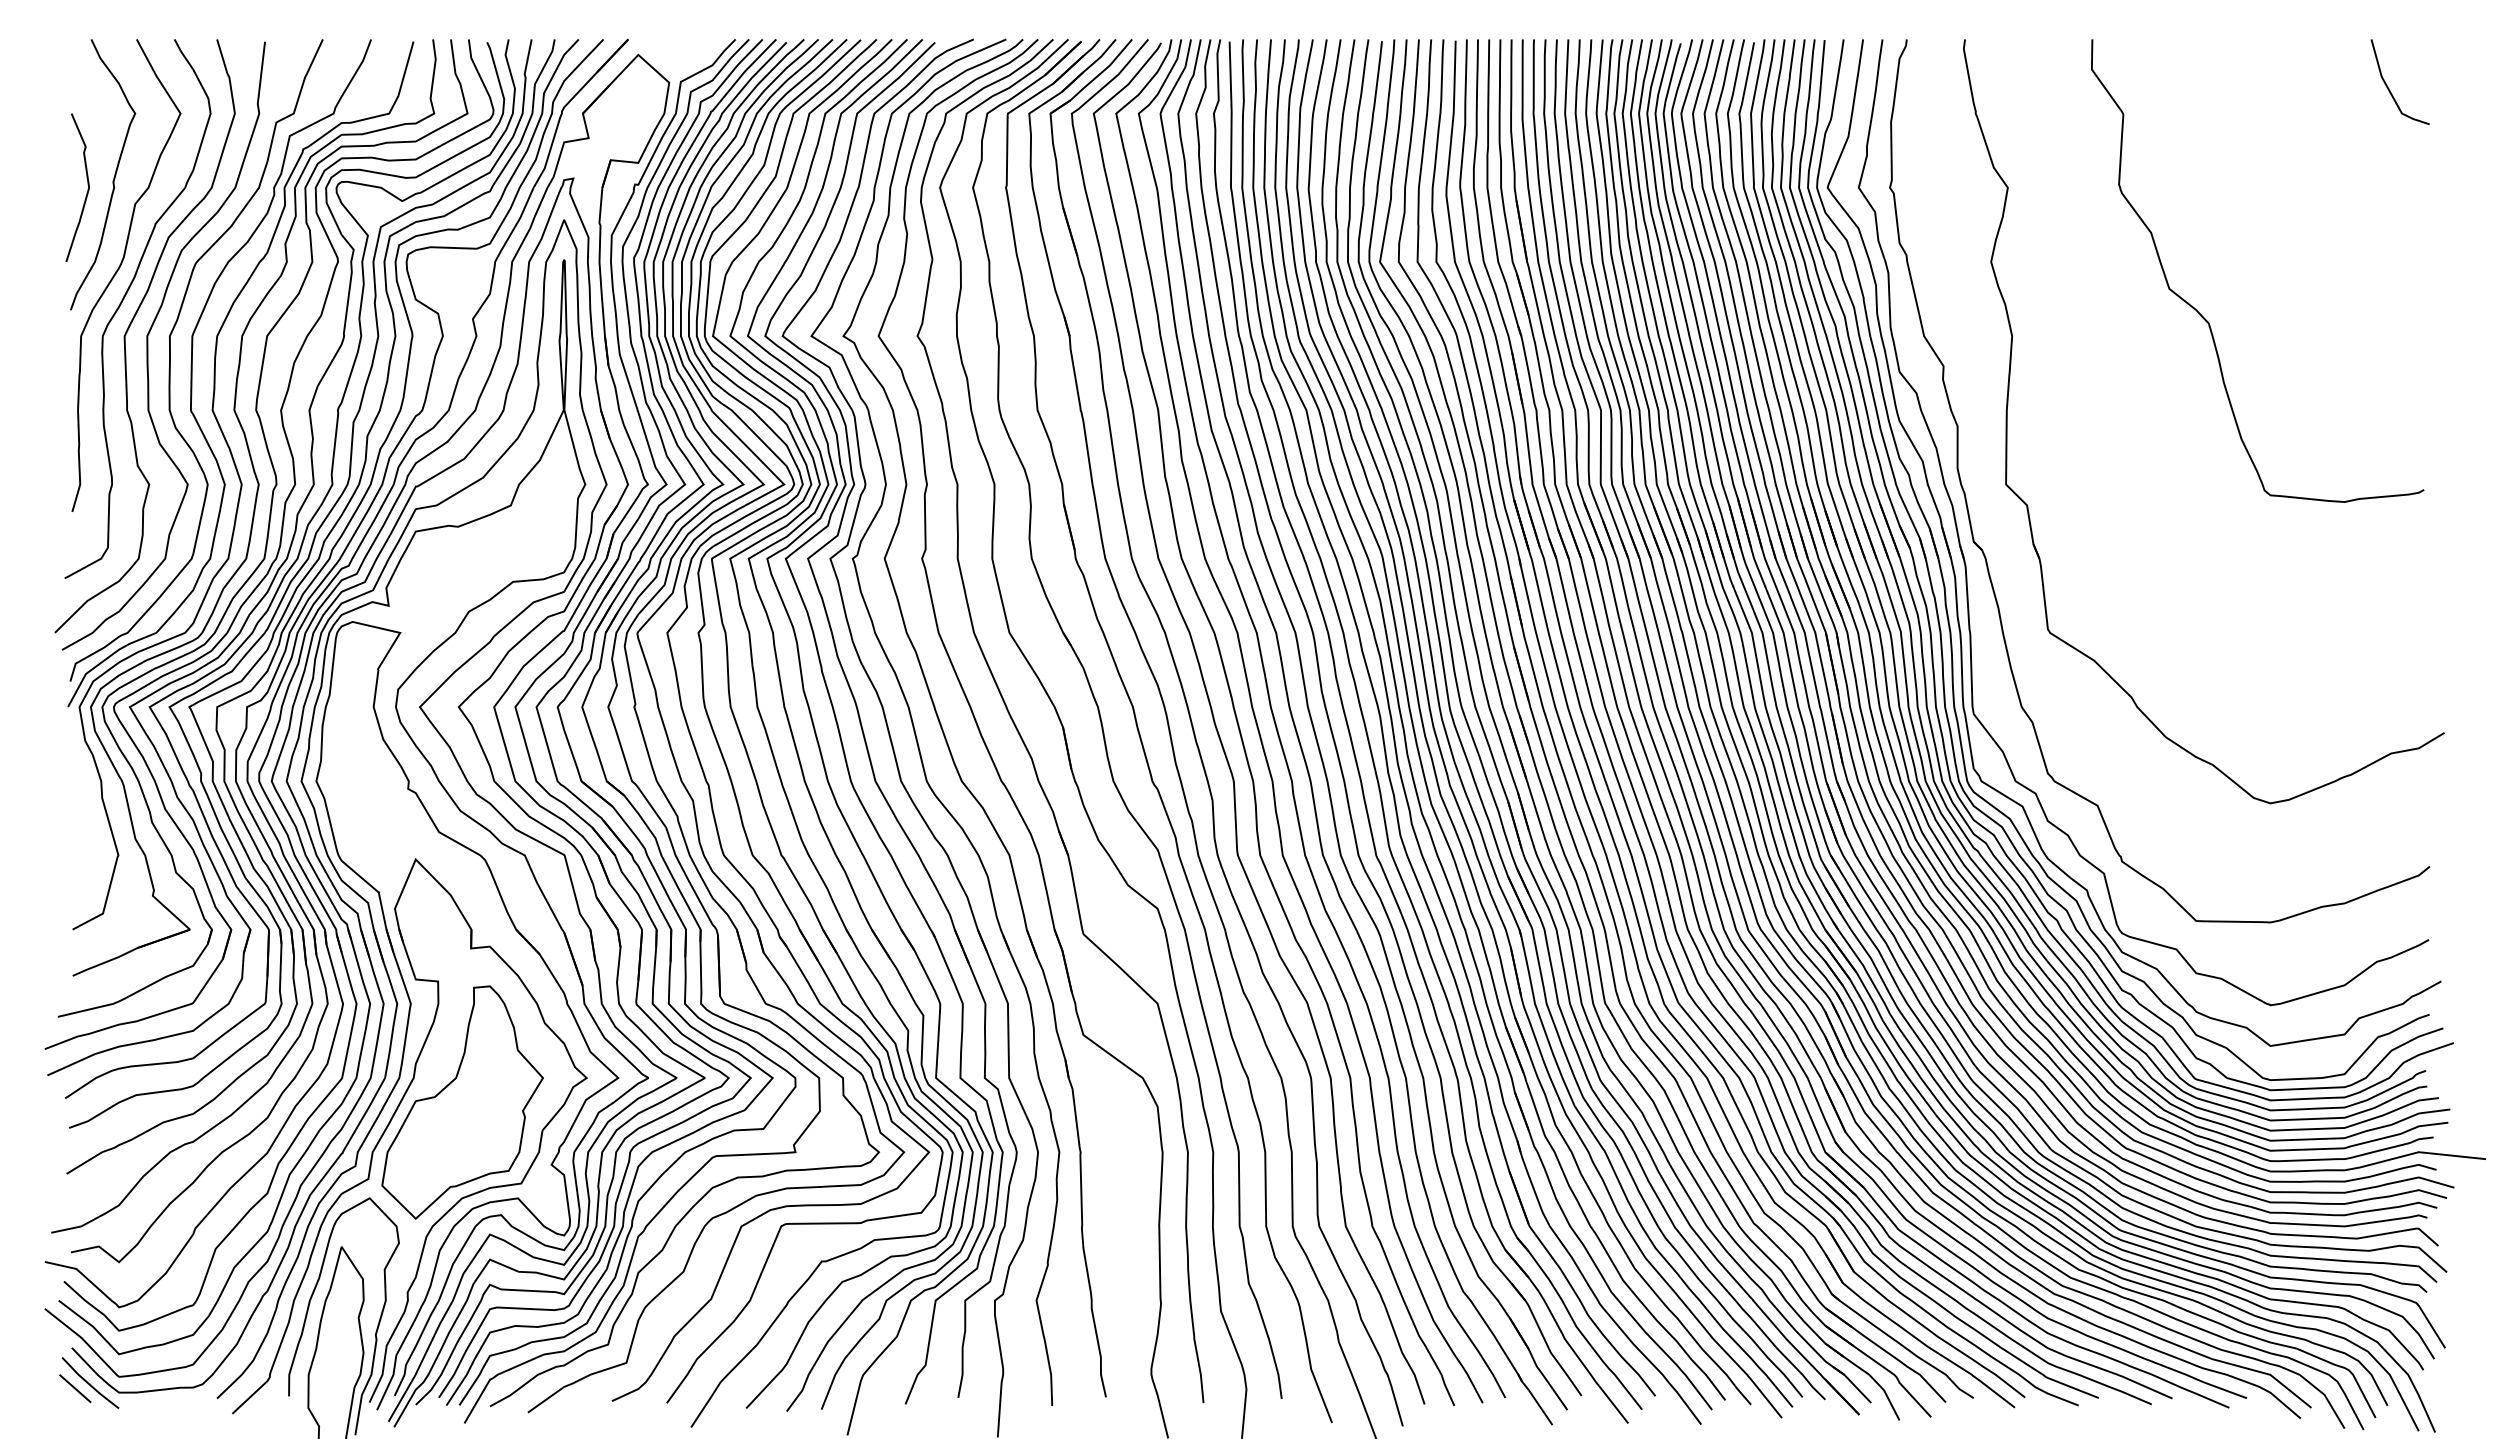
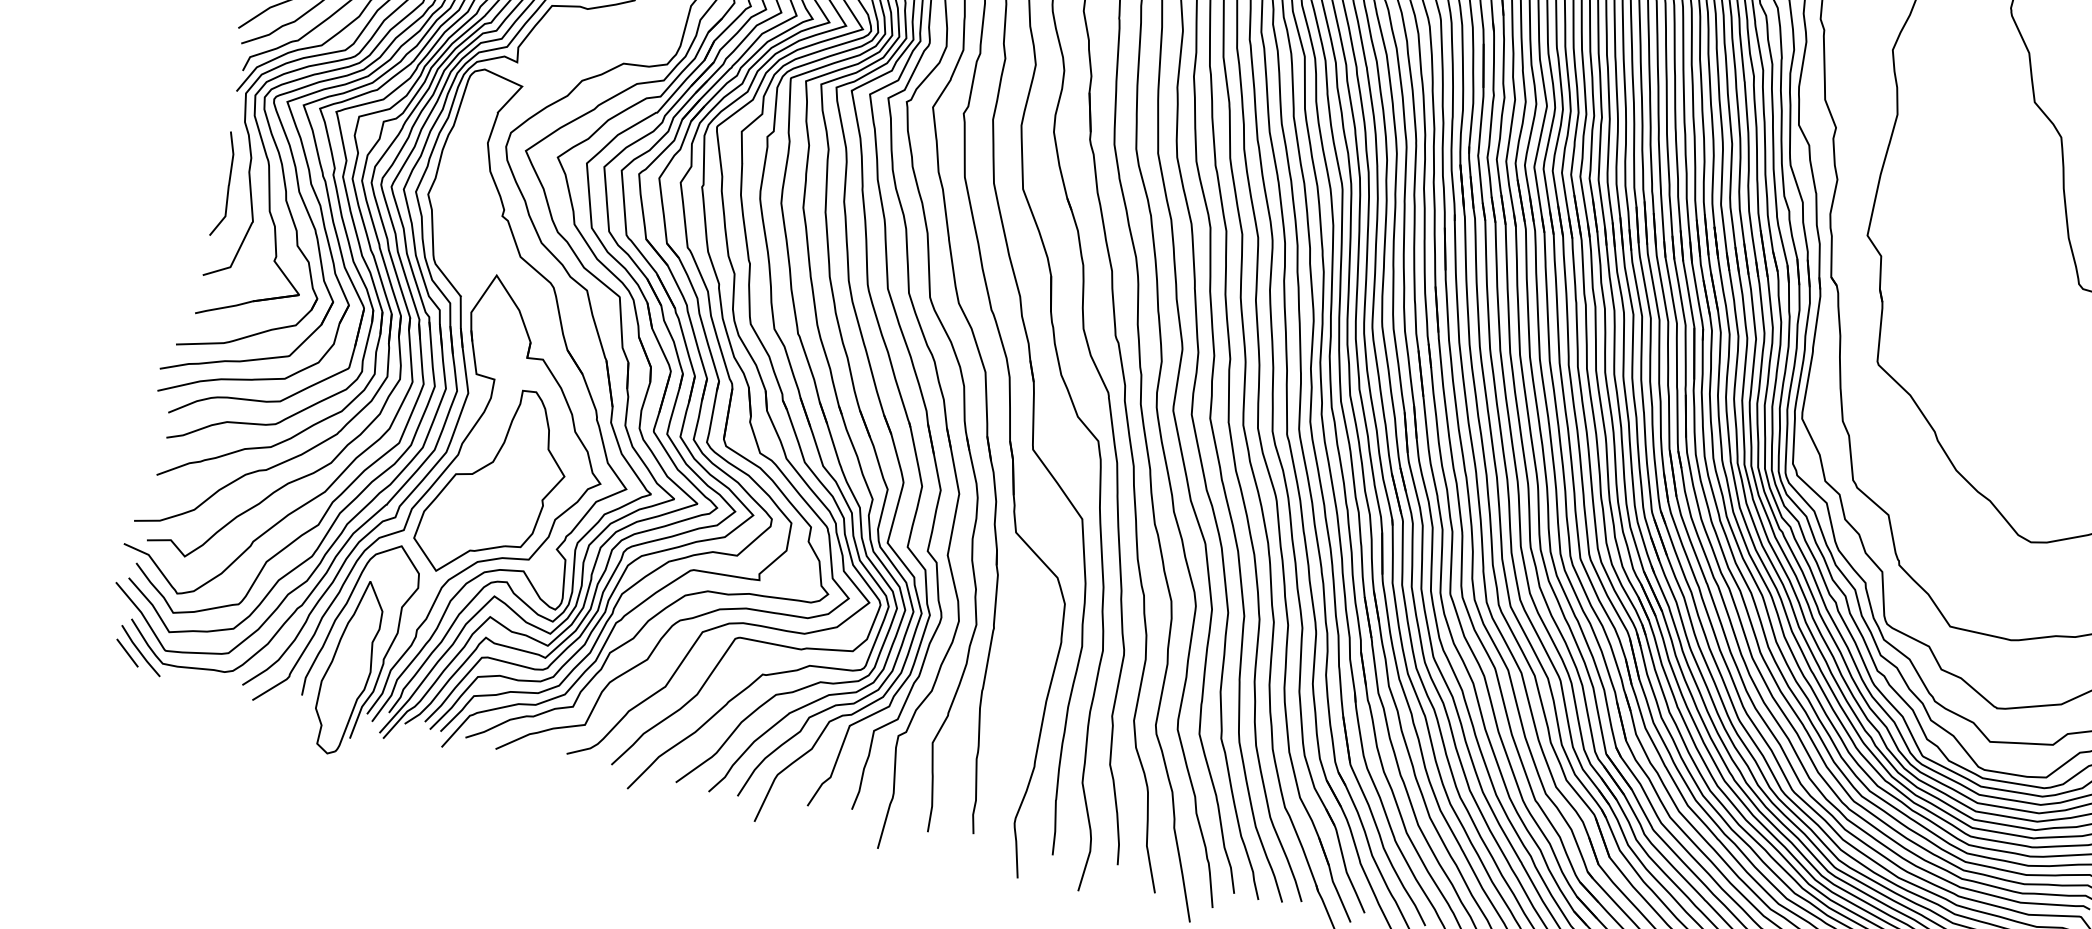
curve: (80, 818) -> (228, 185), added

